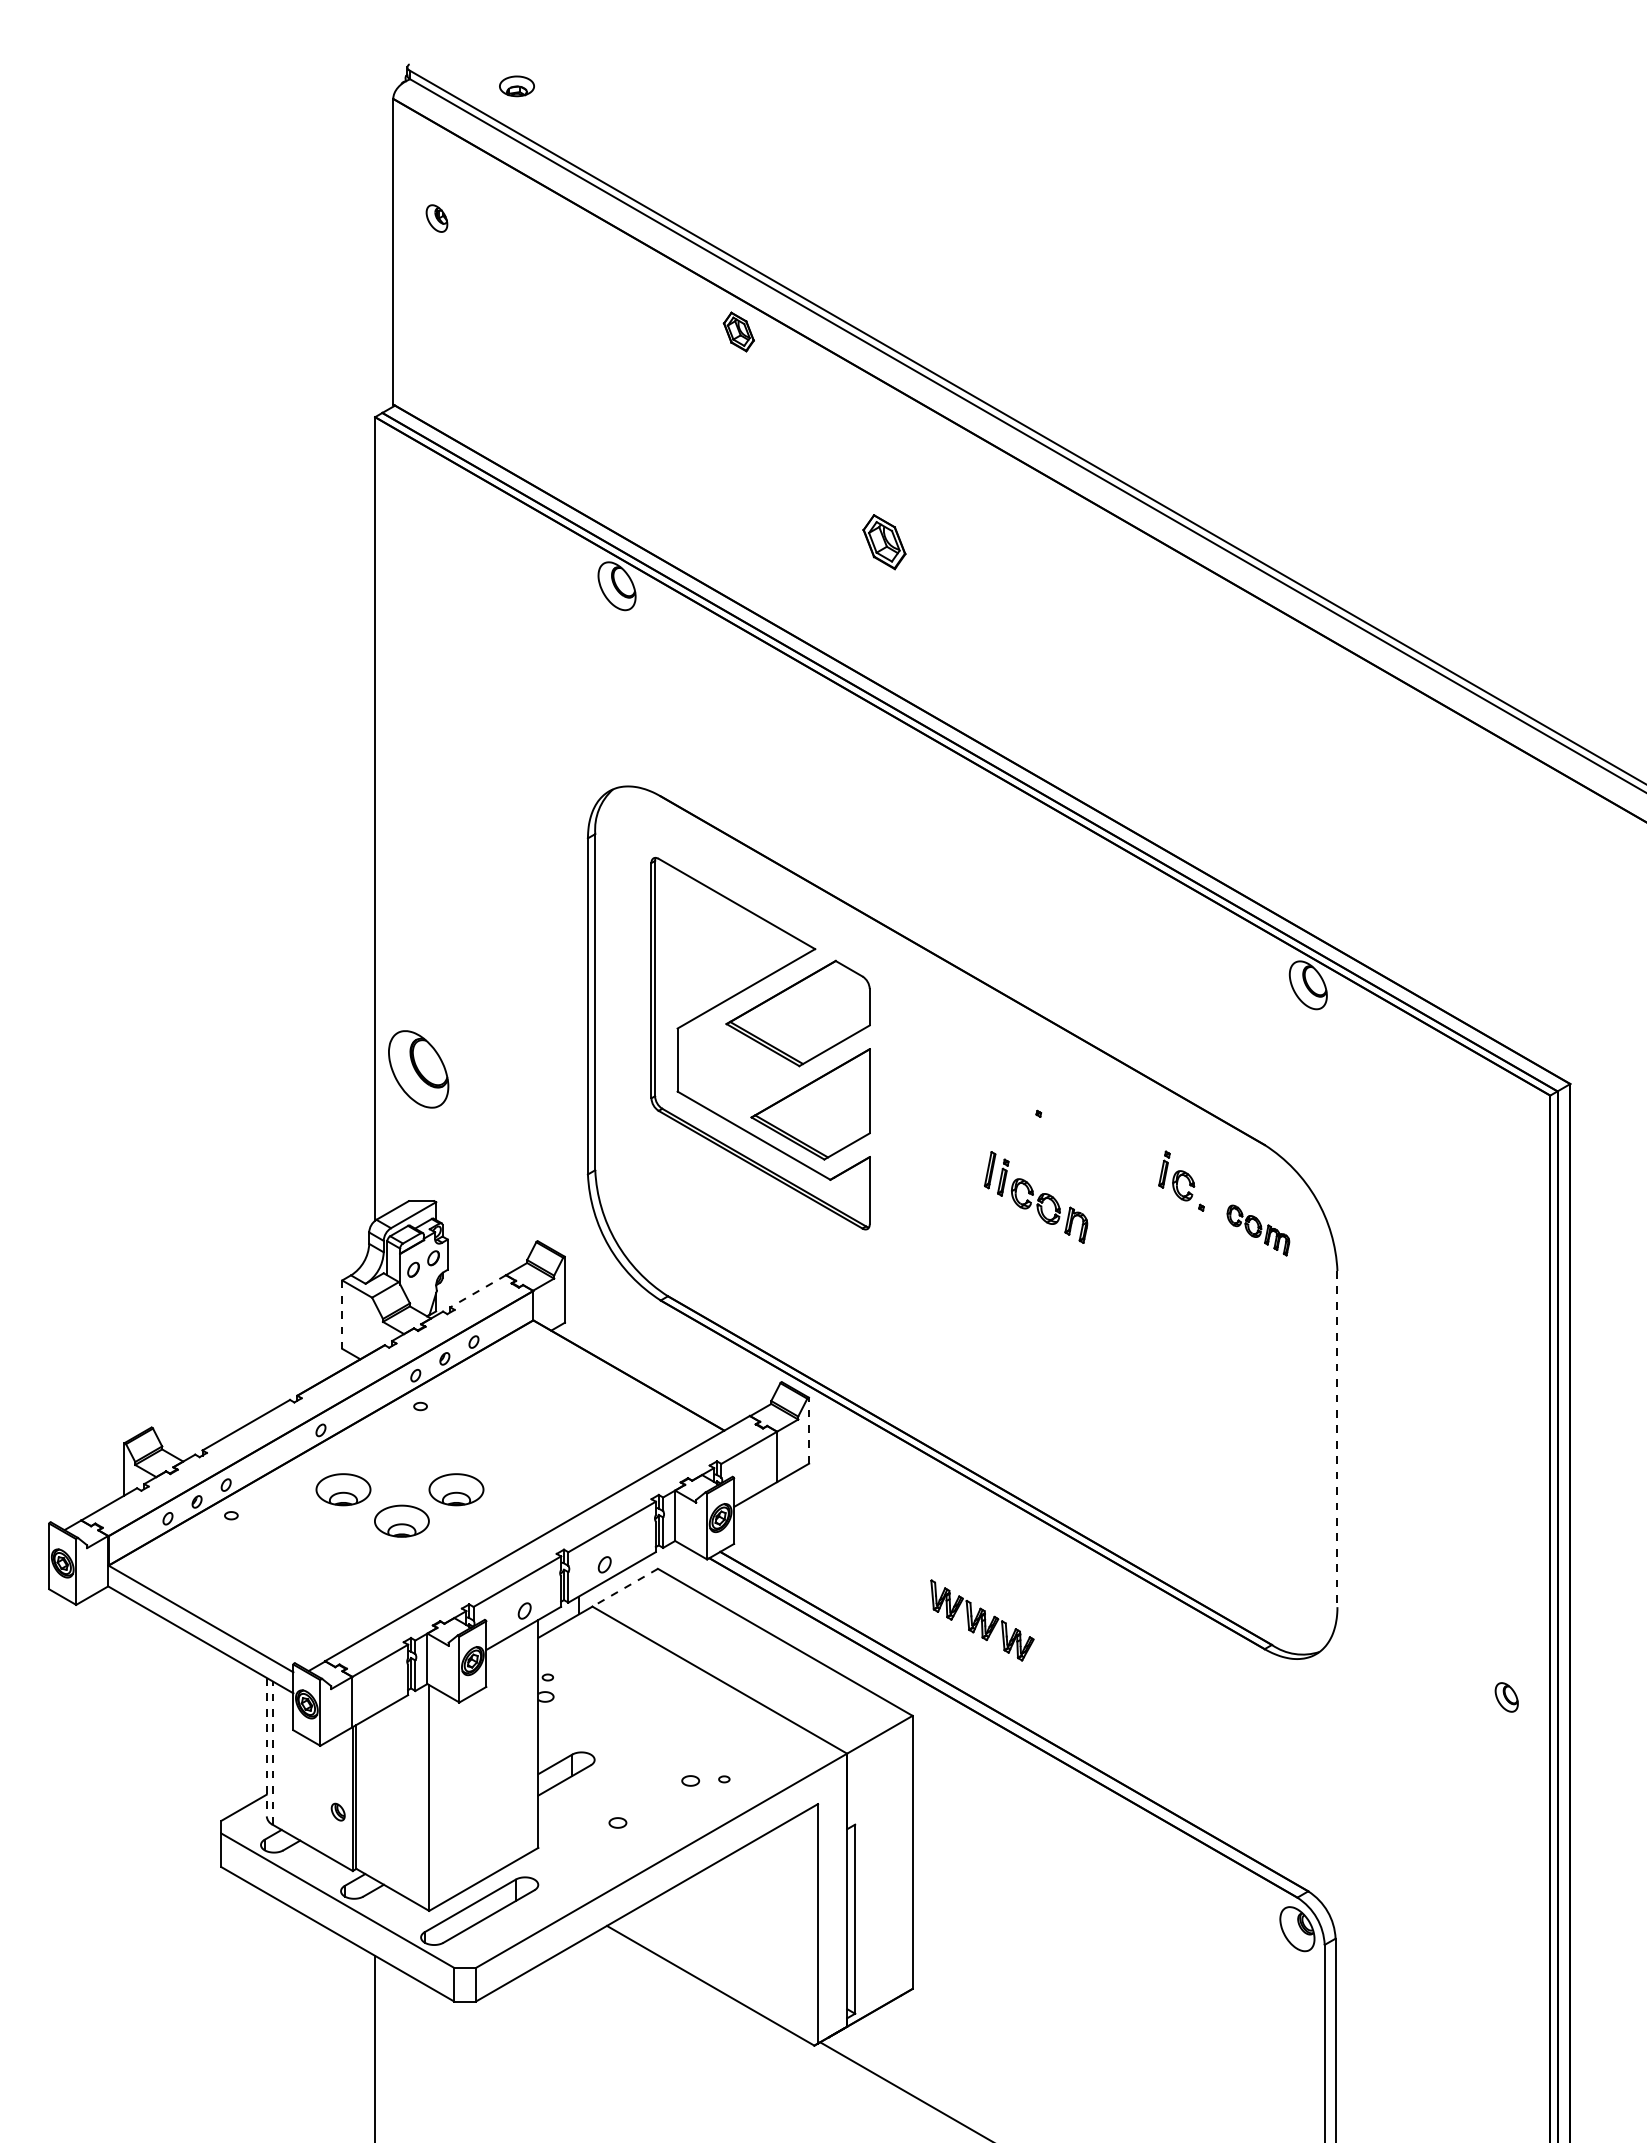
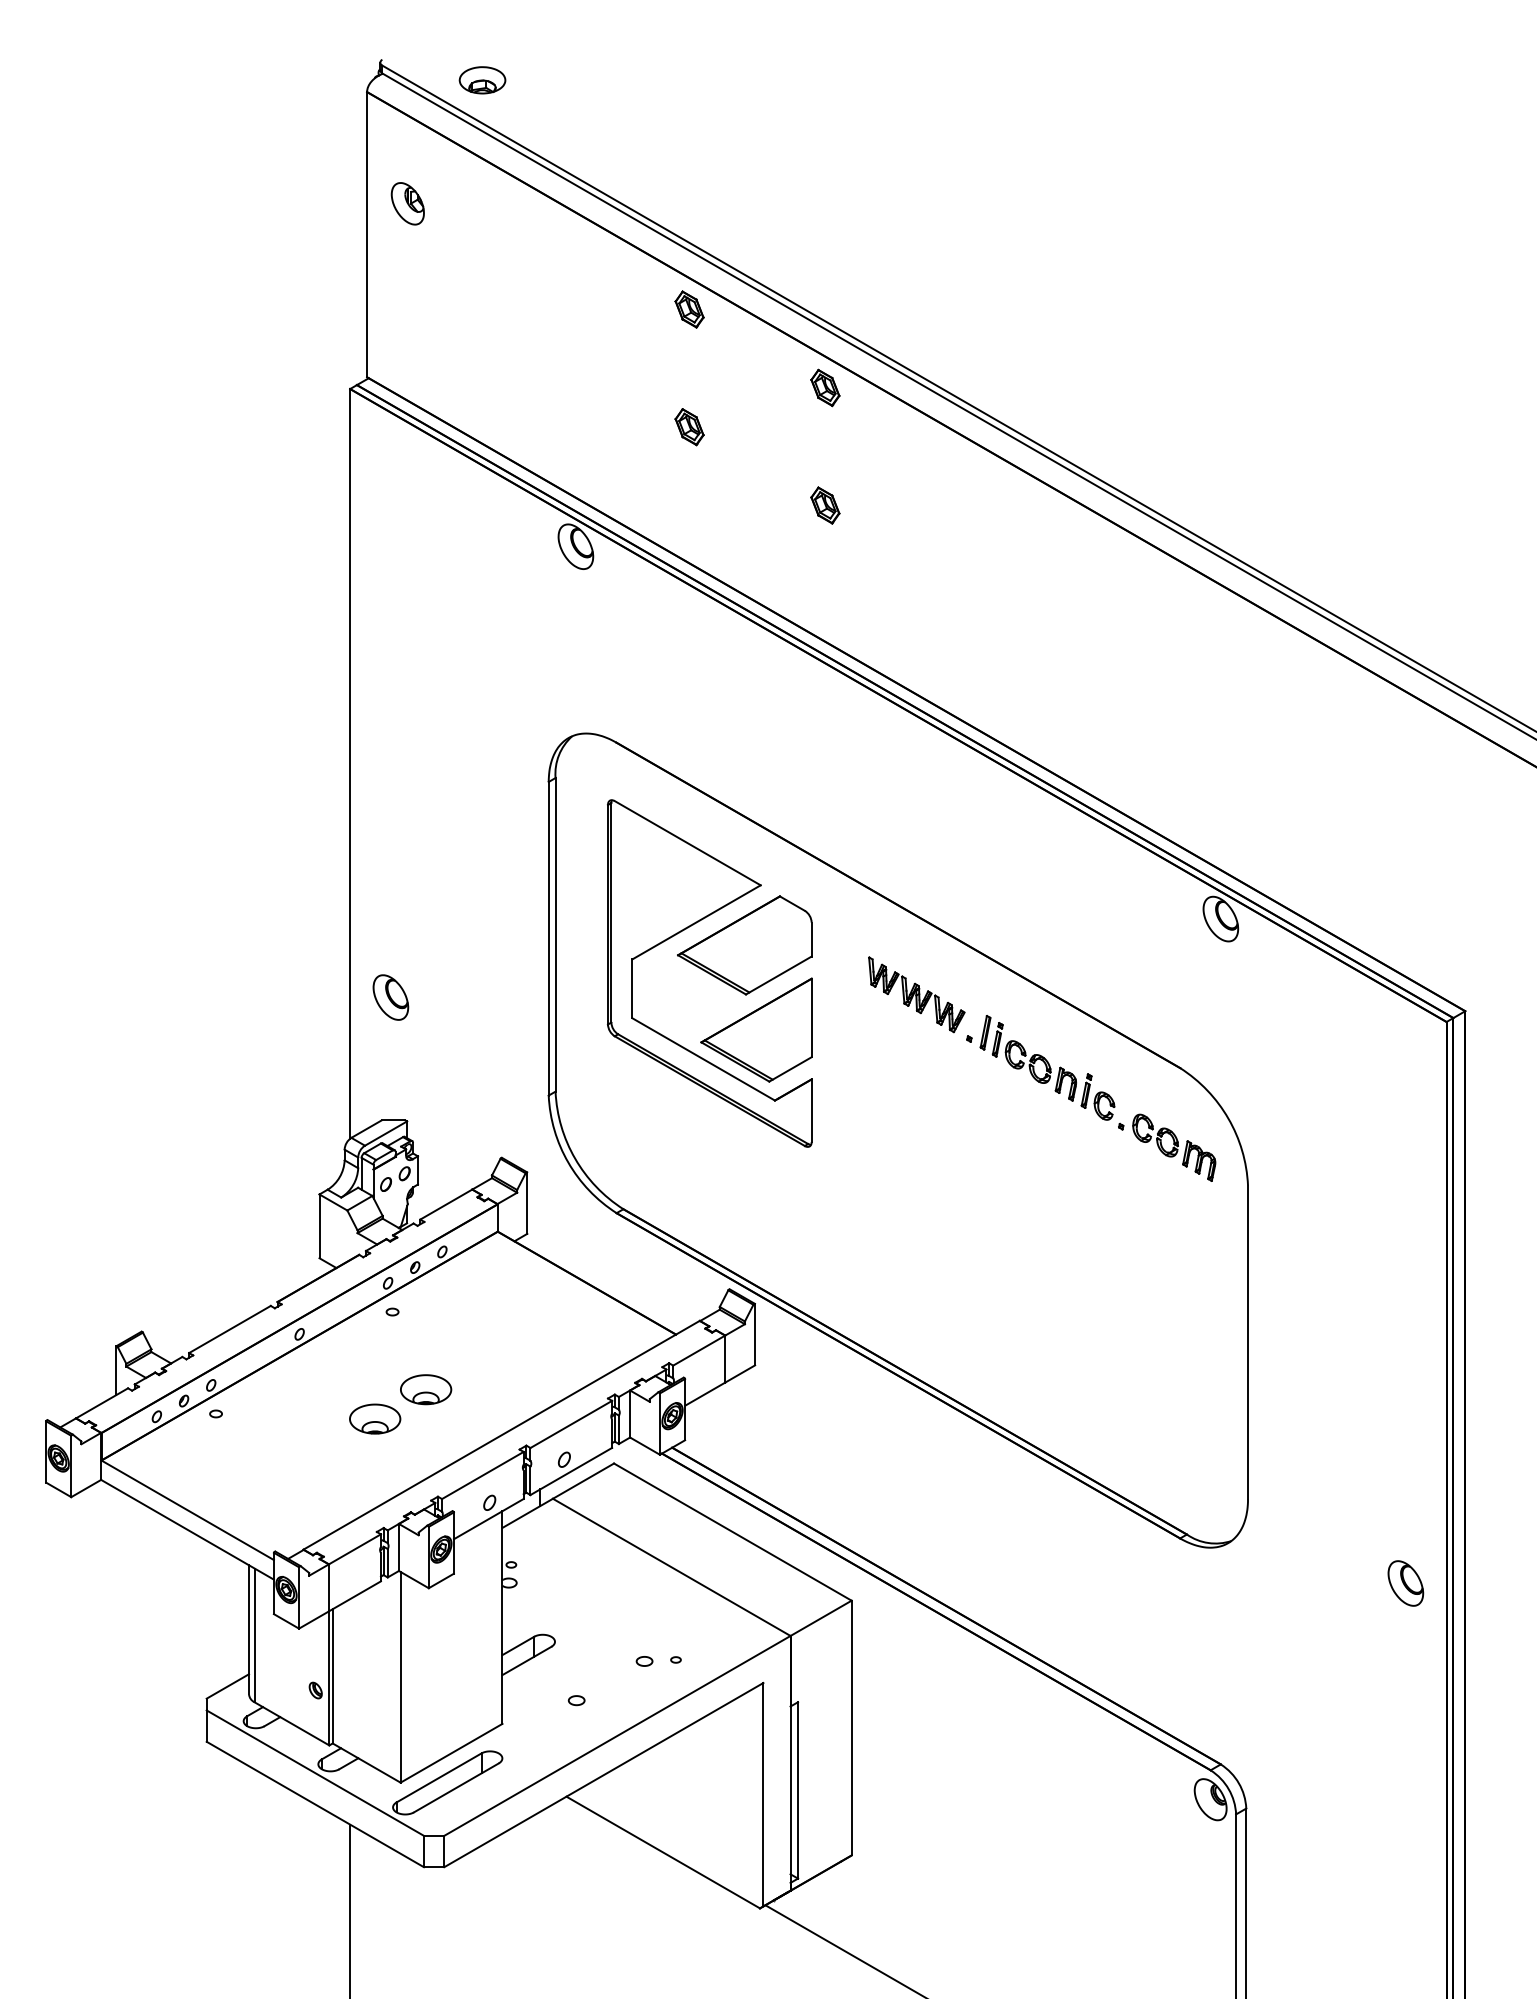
part: (516, 86) -> (482, 80), size x1.43
part: (436, 218) -> (407, 203), size x1.67
part: (884, 415) -> (825, 387), added
part: (738, 457) -> (689, 426), added
part: (884, 541) -> (825, 505), size x0.71
part: (418, 1069) -> (390, 997), size x0.62
part: (1036, 1197) -> (1028, 1058), moved
part: (1258, 1230) -> (1174, 1147), size x1.43
line: (477, 1291) -> (445, 1204), dashed -> solid
line: (342, 1315) -> (319, 1227), dashed -> solid
line: (809, 1430) -> (755, 1334), dashed -> solid
line: (1337, 1439) -> (1248, 1342), dashed -> solid
part: (343, 1489) -> (320, 1389), removed
line: (625, 1587) -> (583, 1480), dashed -> solid
part: (982, 1620) -> (916, 994), moved
part: (1506, 1697) -> (1405, 1583), size x1.67
line: (266, 1747) -> (248, 1630), dashed -> solid
line: (272, 1753) -> (254, 1635), dashed -> solid

